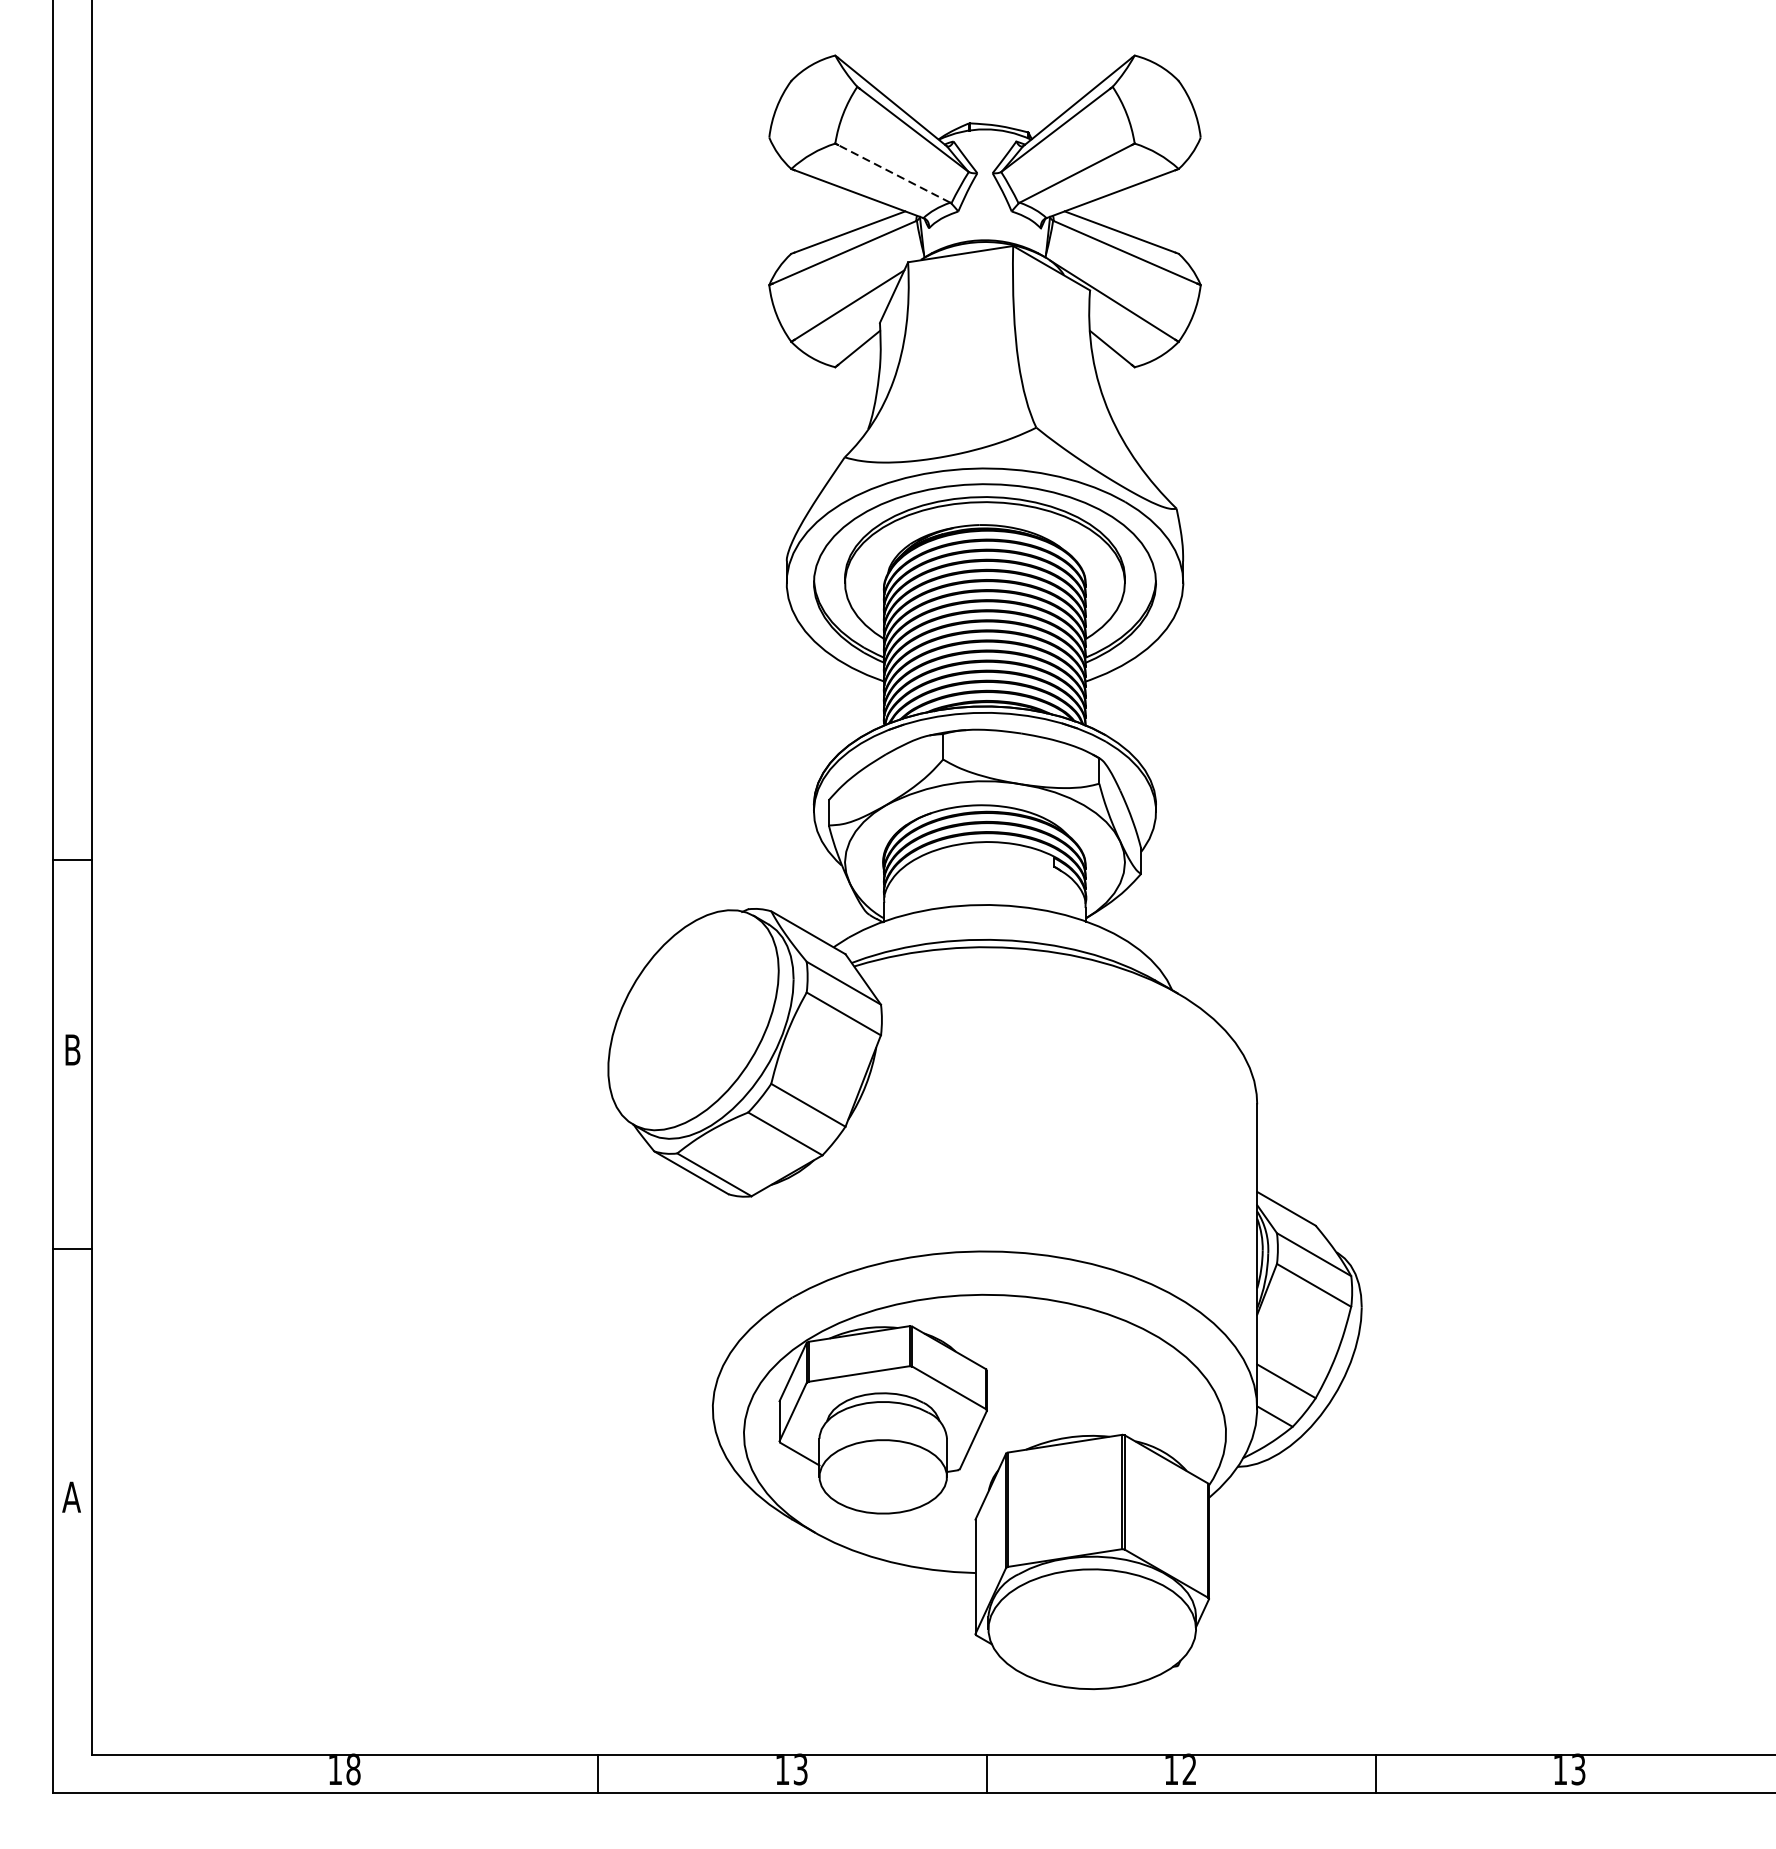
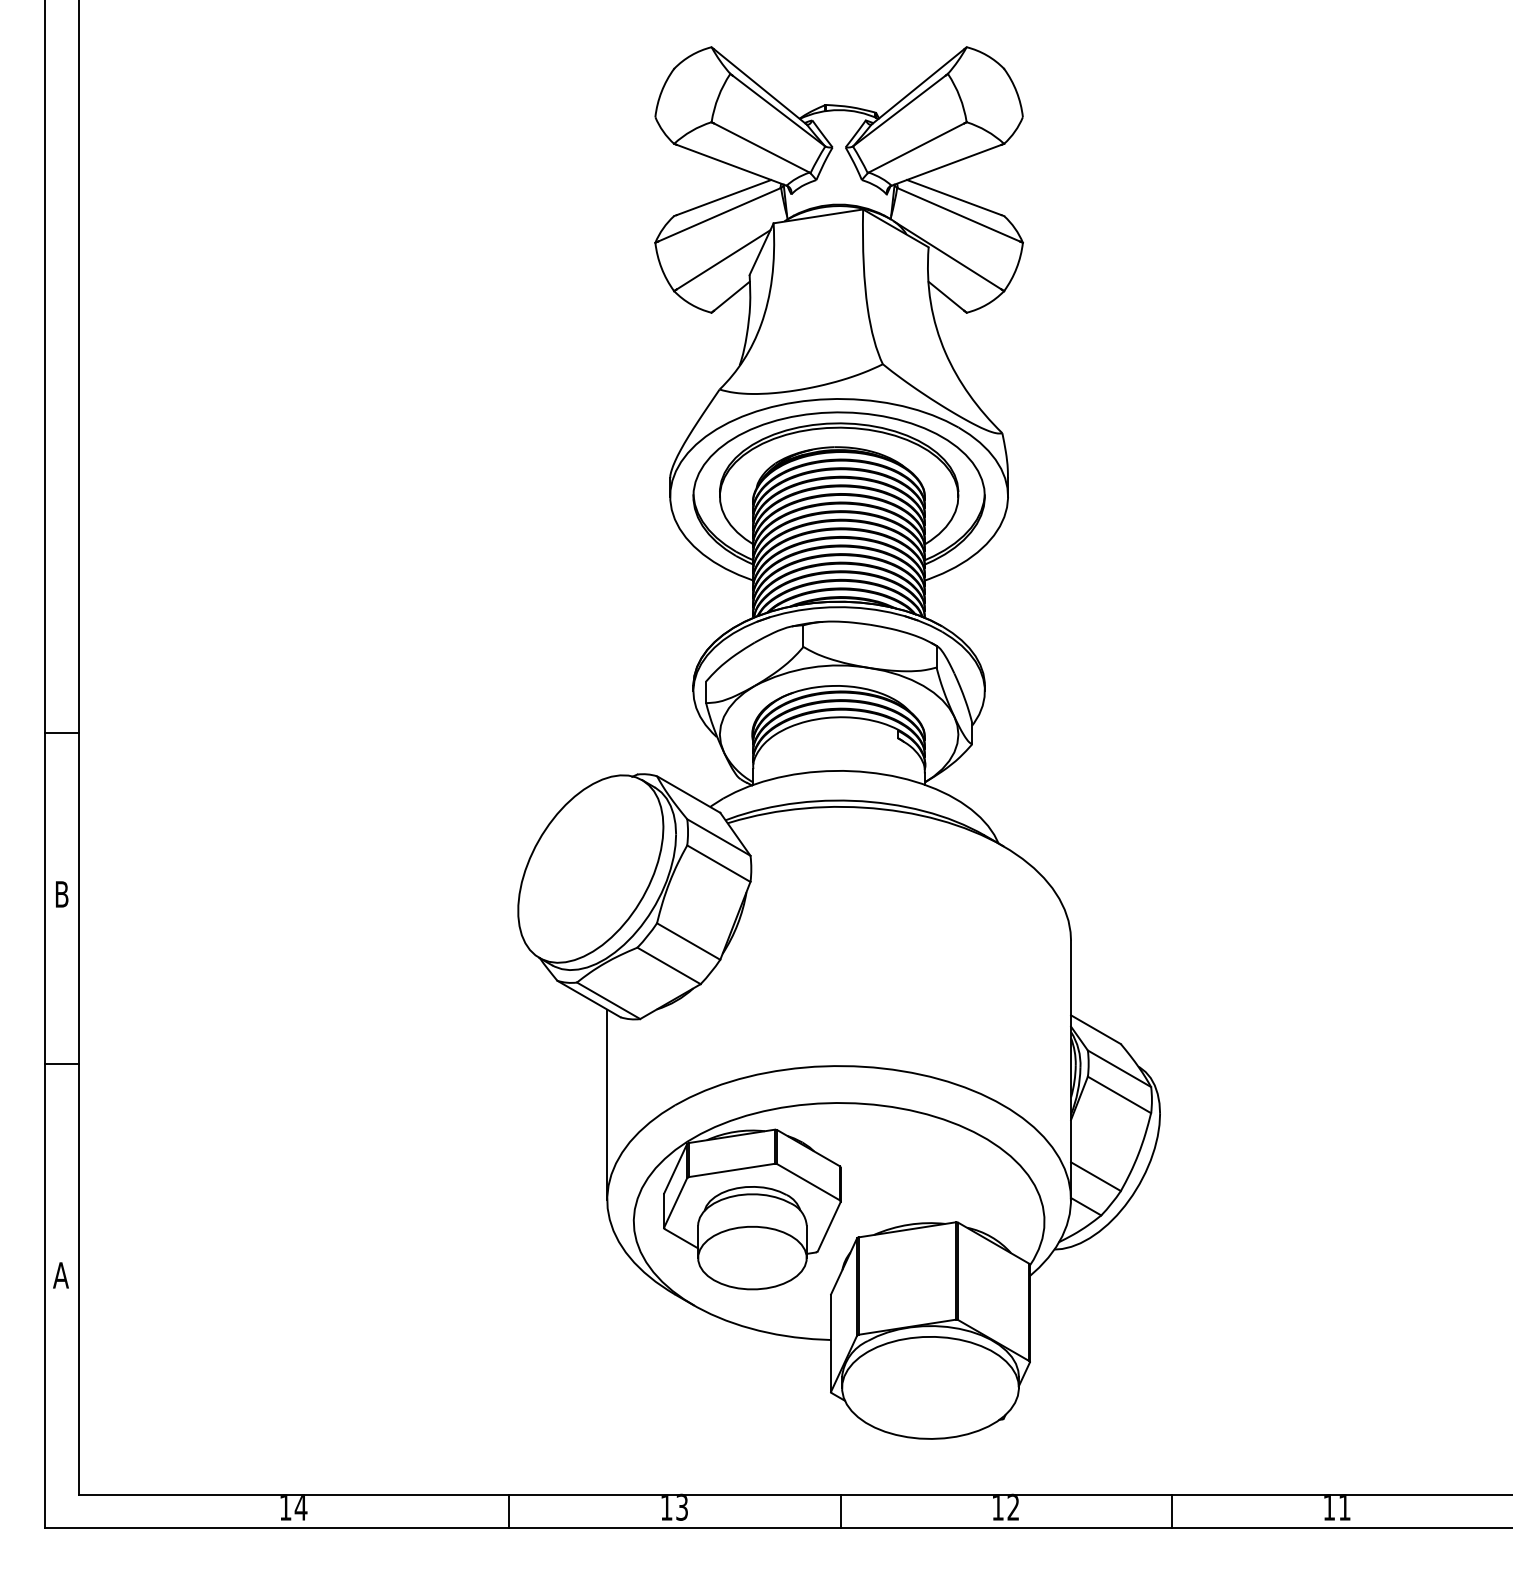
line: (893, 173) -> (761, 147), dashed -> solid
line: (713, 1296) -> (607, 1104), added
text: (352, 1768) -> (300, 1506), 18 -> 14
text: (1578, 1768) -> (1344, 1506), 13 -> 11

